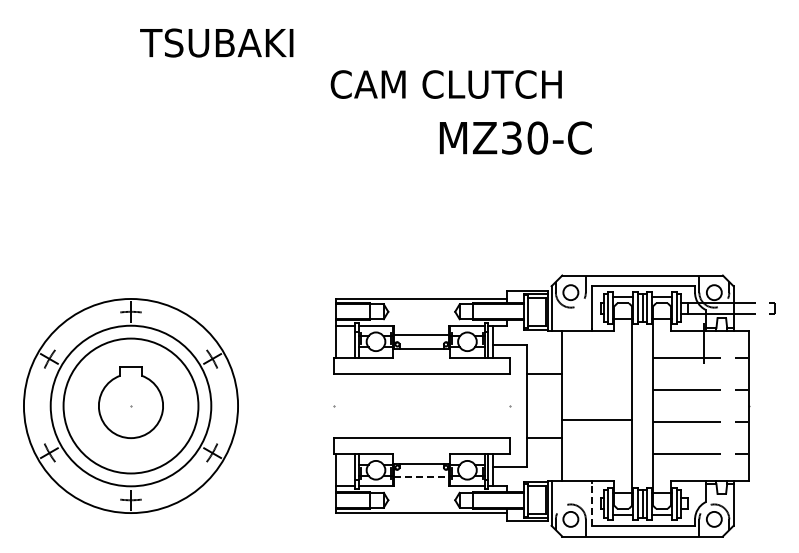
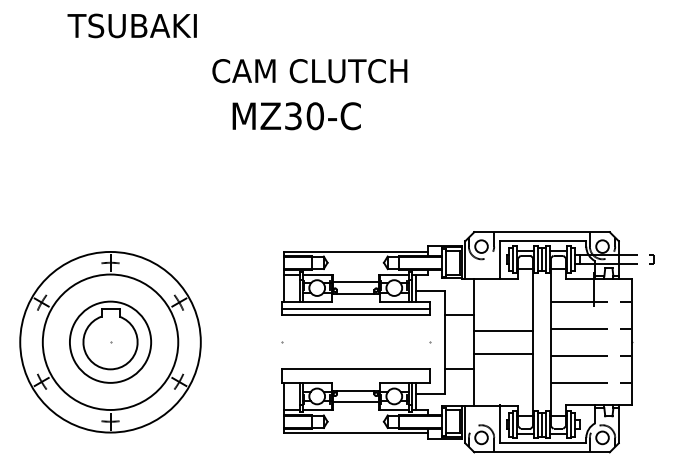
text: (216, 42) -> (132, 25), moved
text: (445, 84) -> (309, 71), moved
text: (515, 137) -> (296, 115), moved
line: (421, 366) -> (355, 308), added
line: (596, 392) -> (503, 330), added
circle: (130, 405) -> (110, 341), size x0.71
line: (421, 476) -> (355, 401), dashed -> solid
line: (592, 502) -> (499, 423), dashed -> solid

